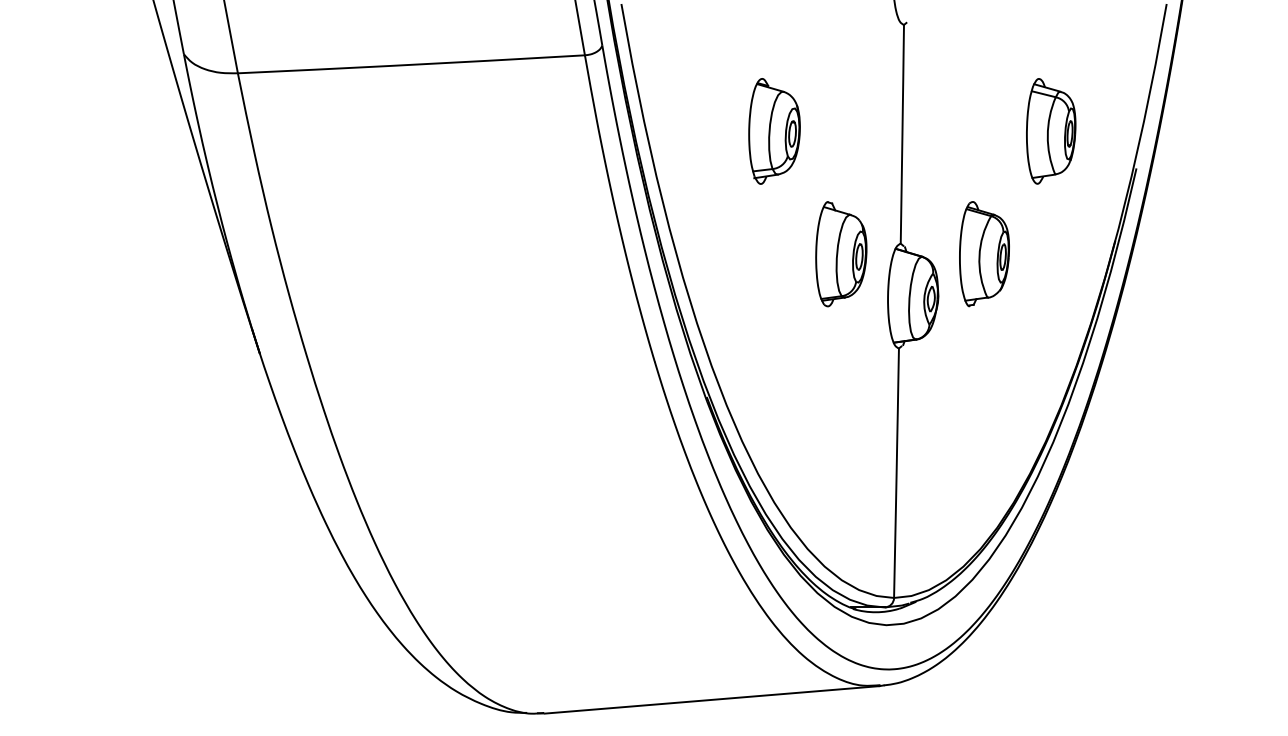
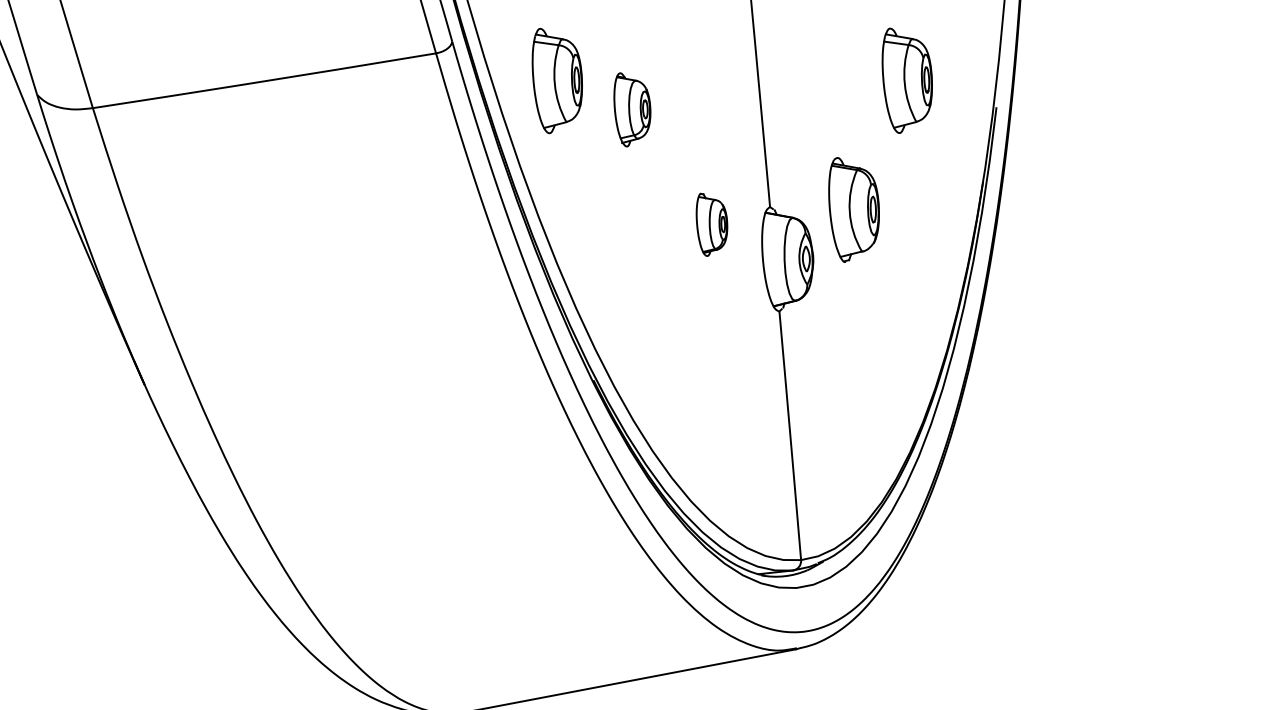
part: (703, 94) -> (558, 79), added
part: (774, 131) -> (632, 108), size x0.7
part: (841, 254) -> (712, 224), size x0.6

